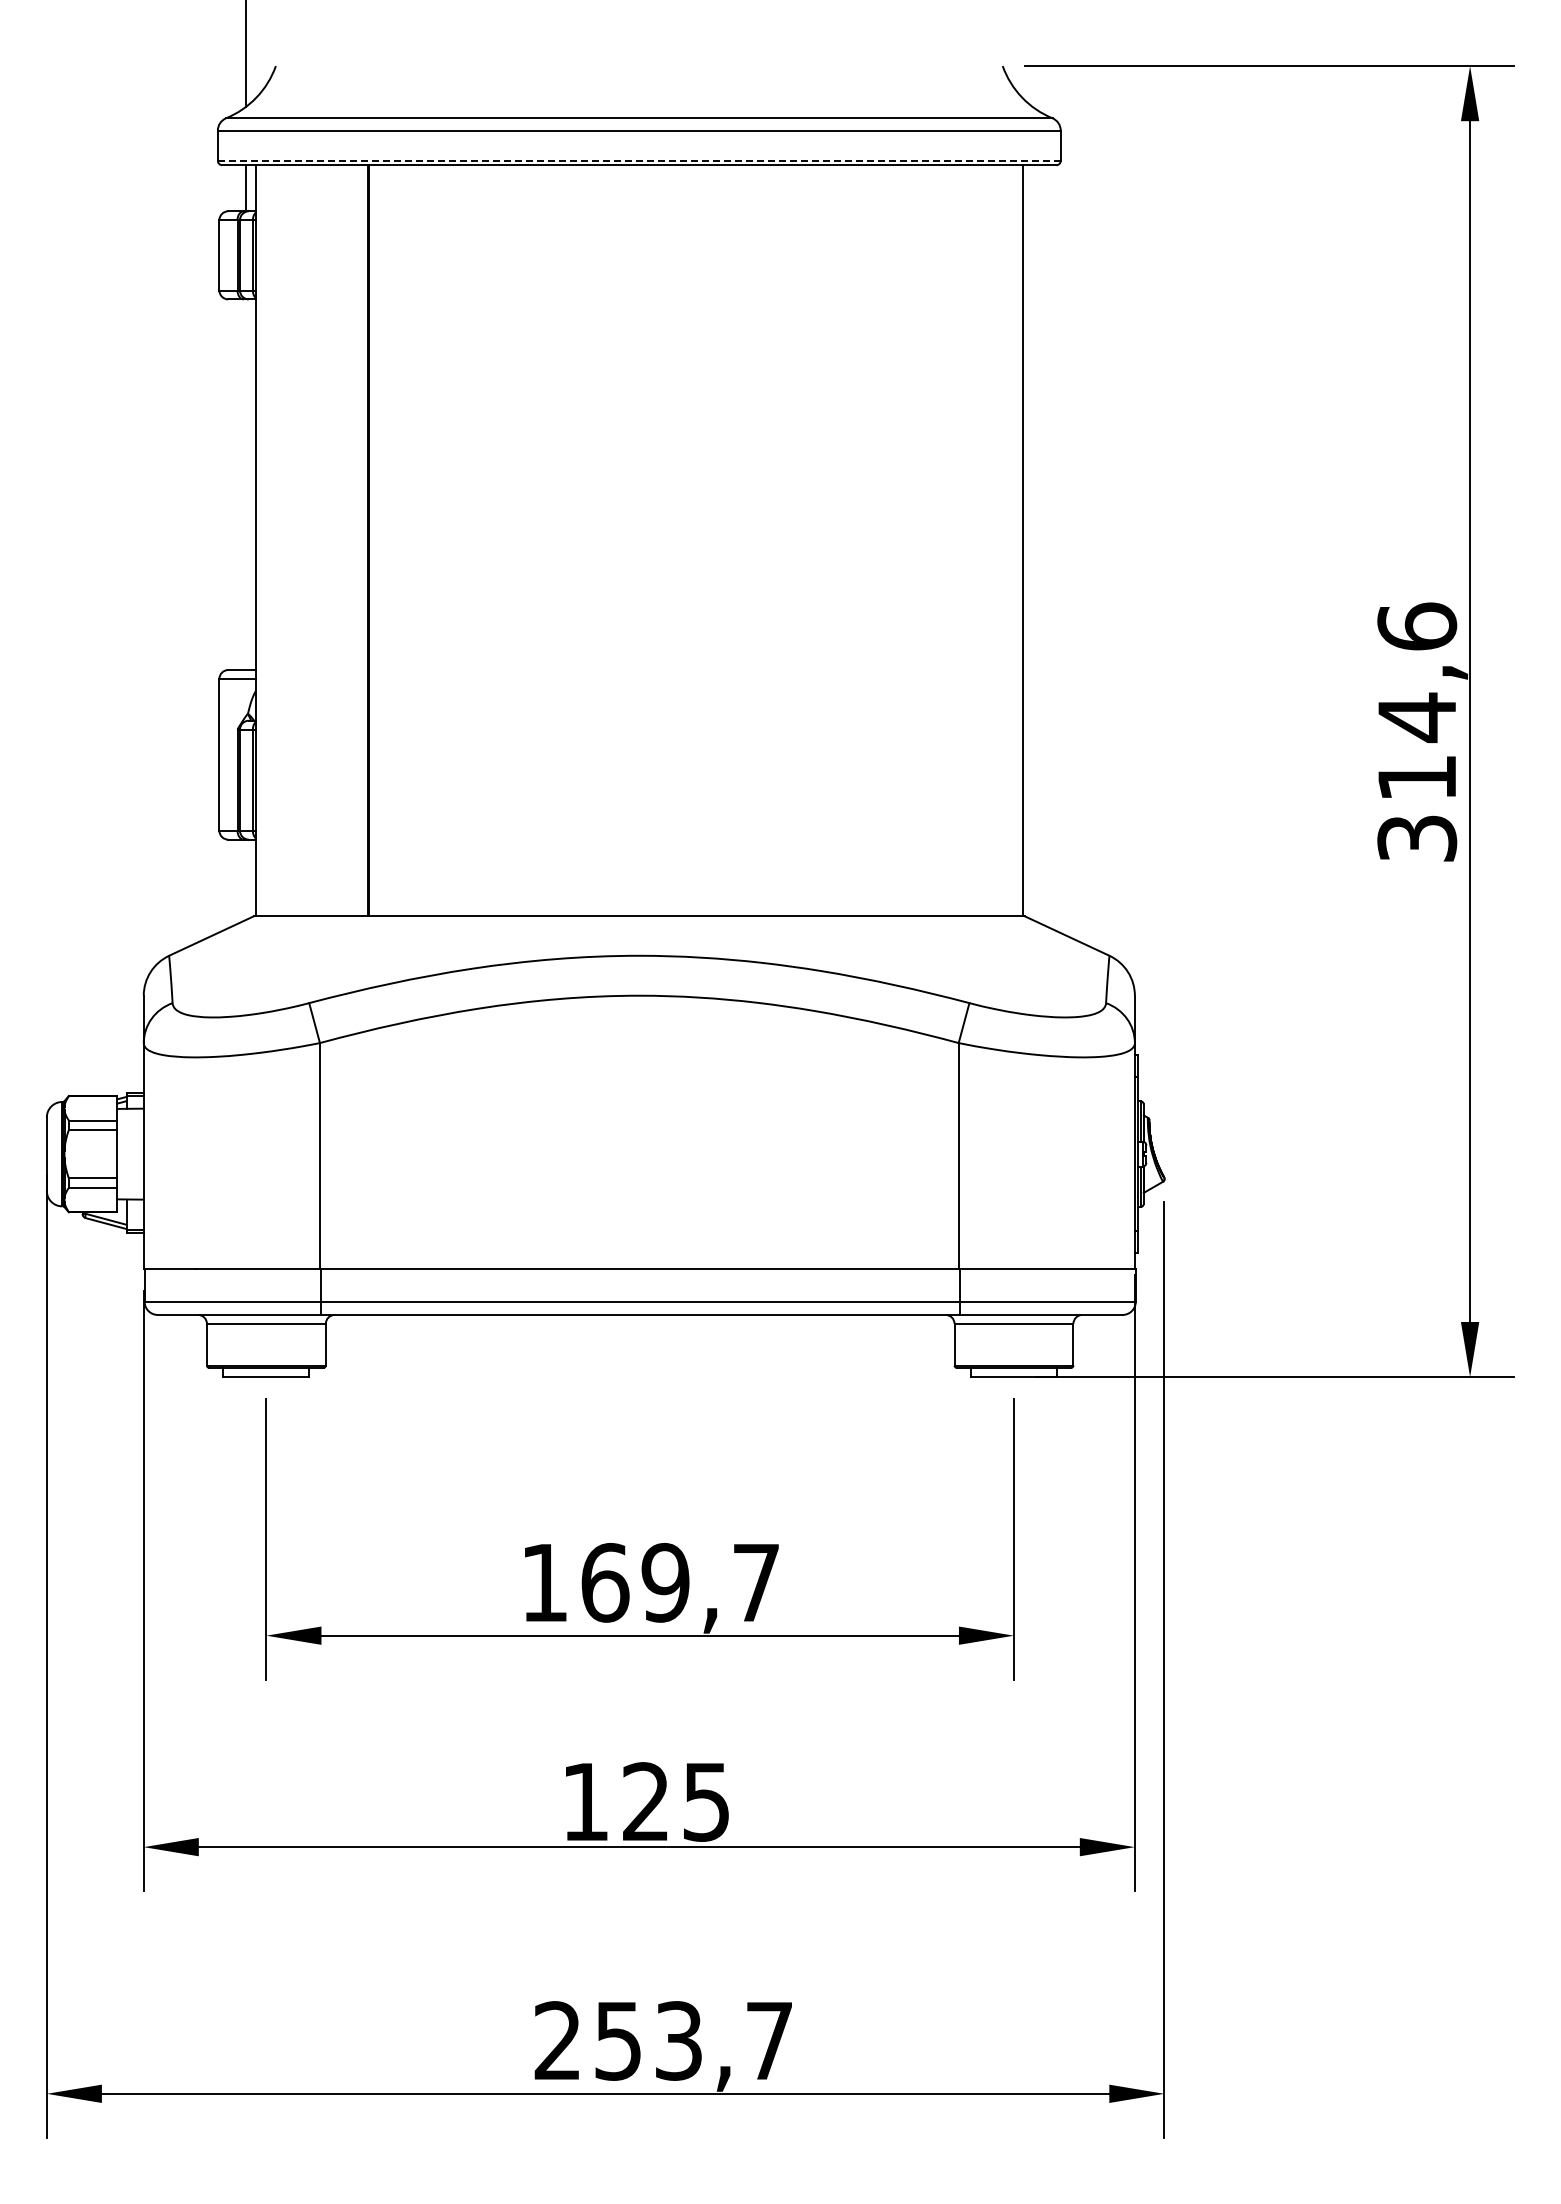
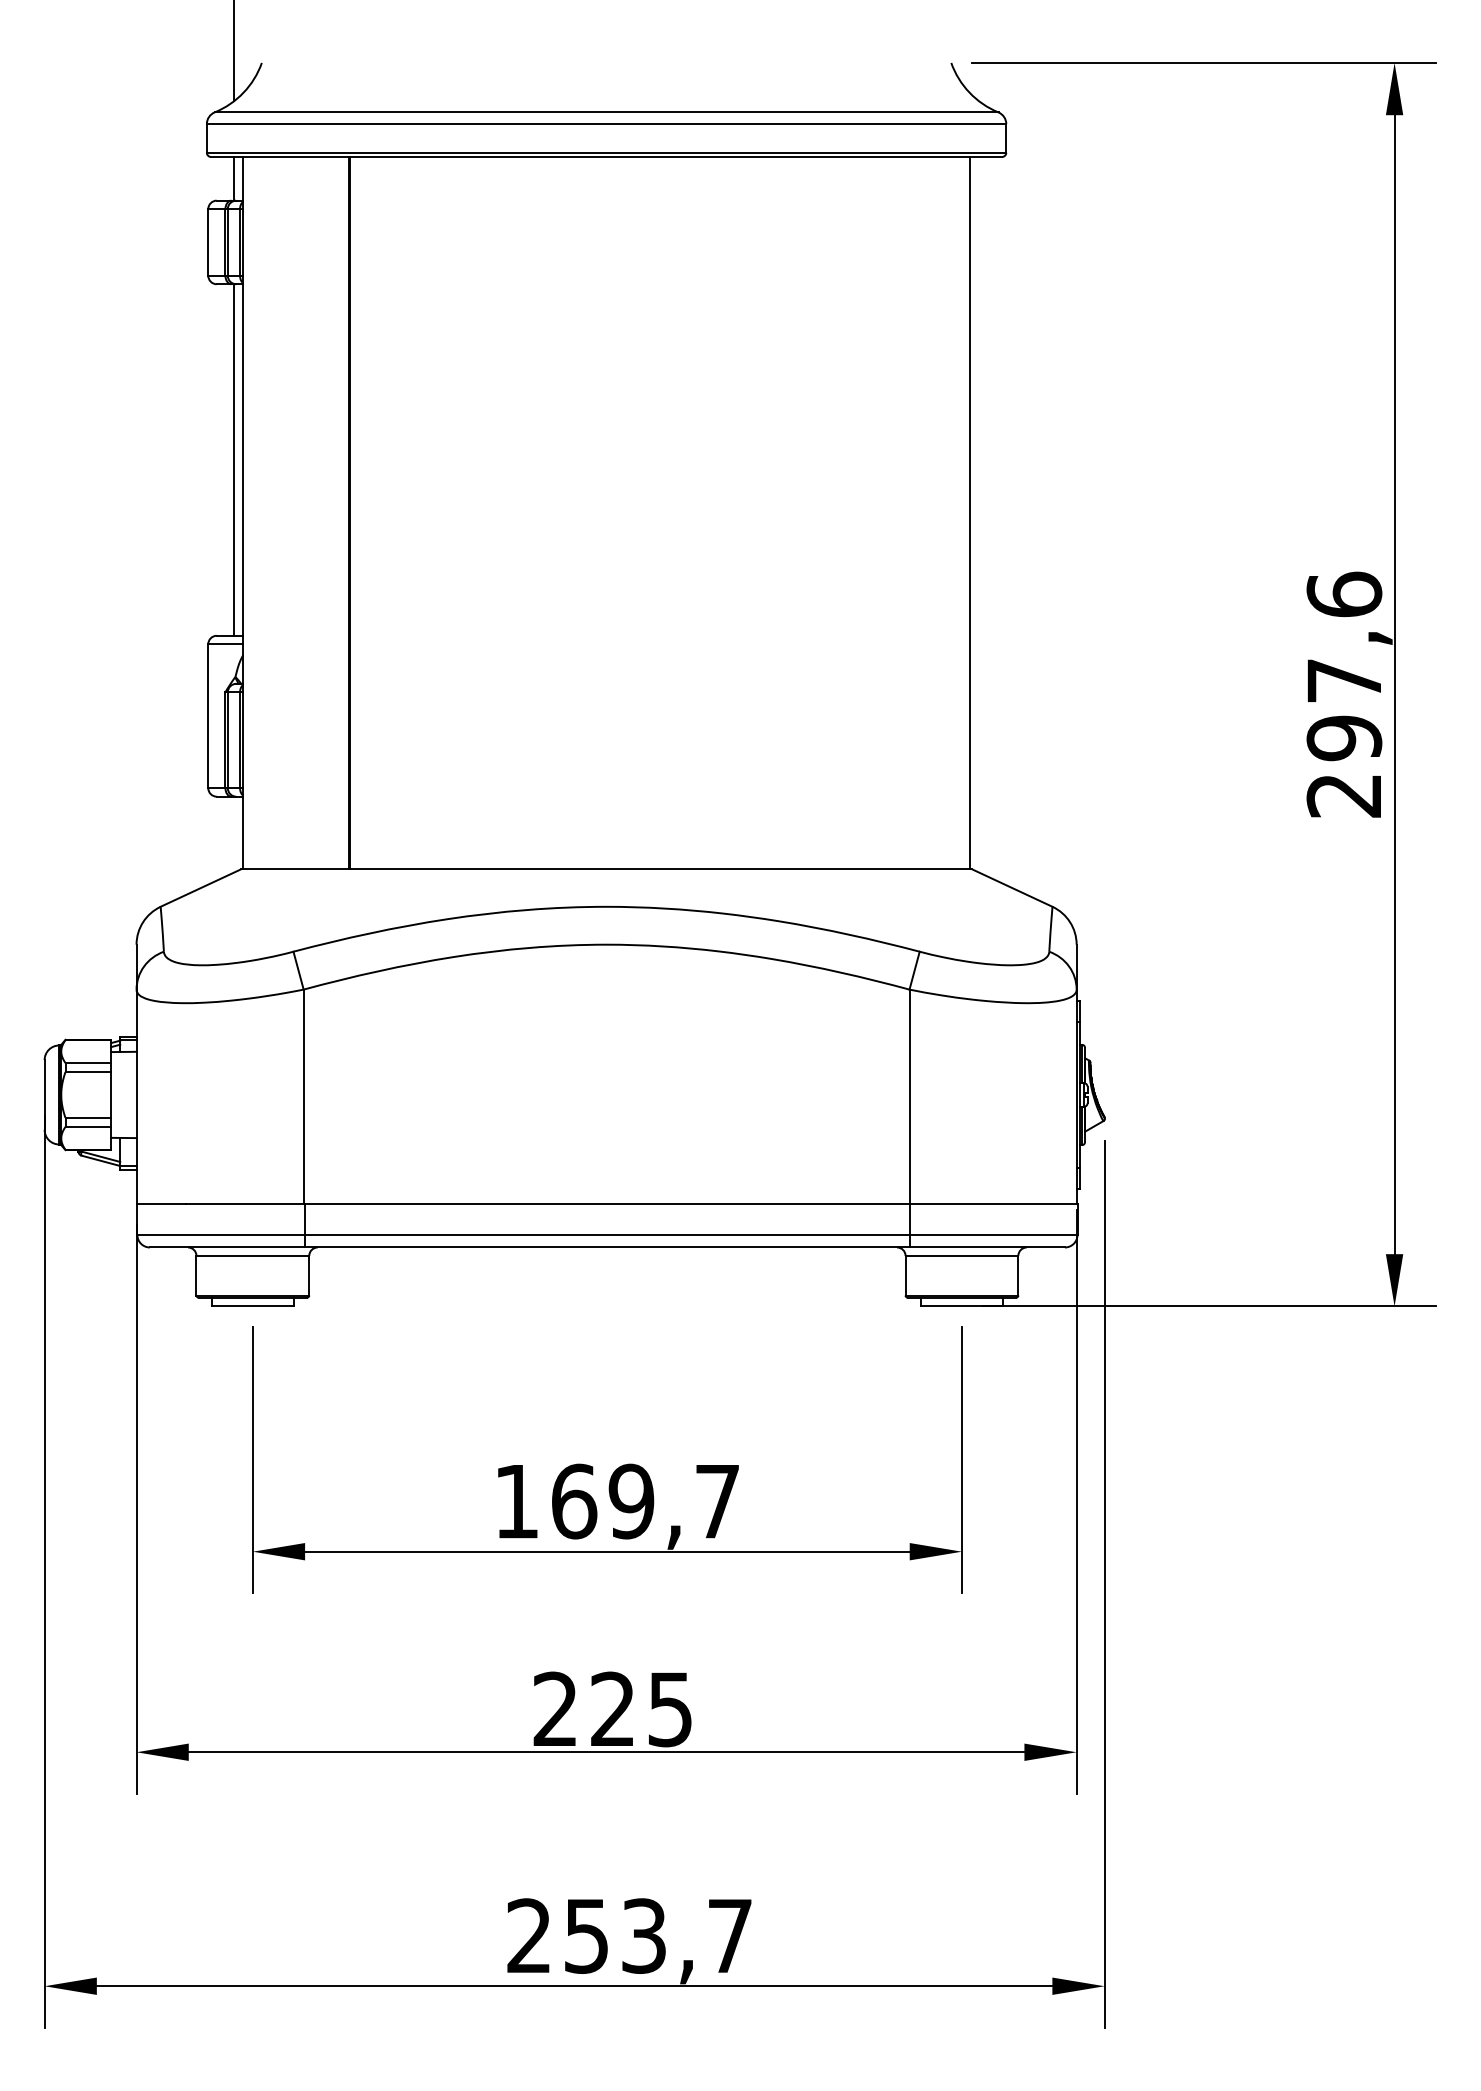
line: (639, 160) -> (606, 152), dashed -> solid
line: (246, 484) -> (234, 459), added
text: (1417, 776) -> (1344, 736), 314,6 -> 297,6
text: (584, 1801) -> (554, 1708), 125 -> 225

